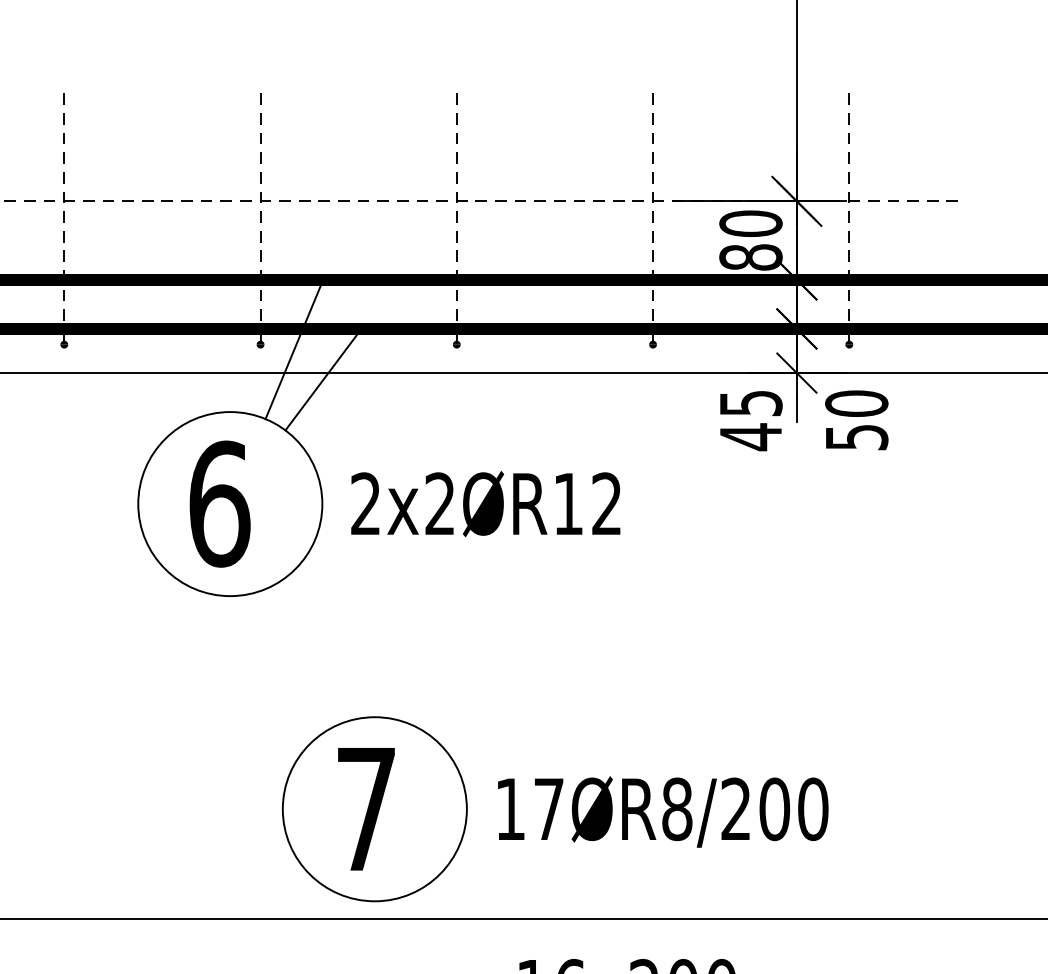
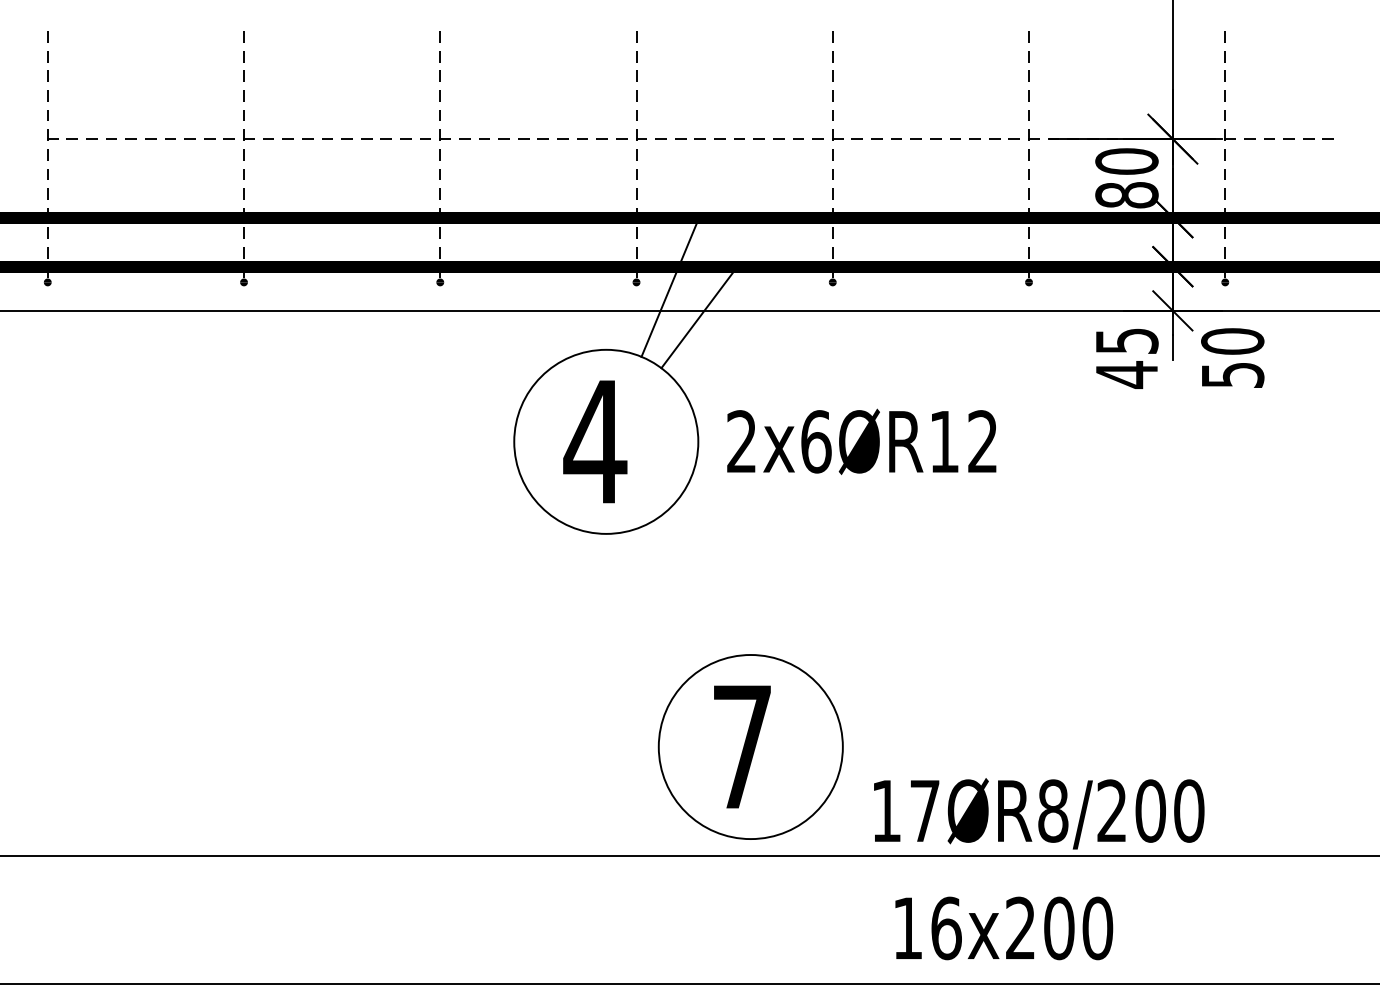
text: (219, 503) -> (595, 441), 6 -> 4
text: (440, 503) -> (816, 441), 2x2ØR12 -> 2x6ØR12
text: (663, 811) -> (1039, 813), moved

